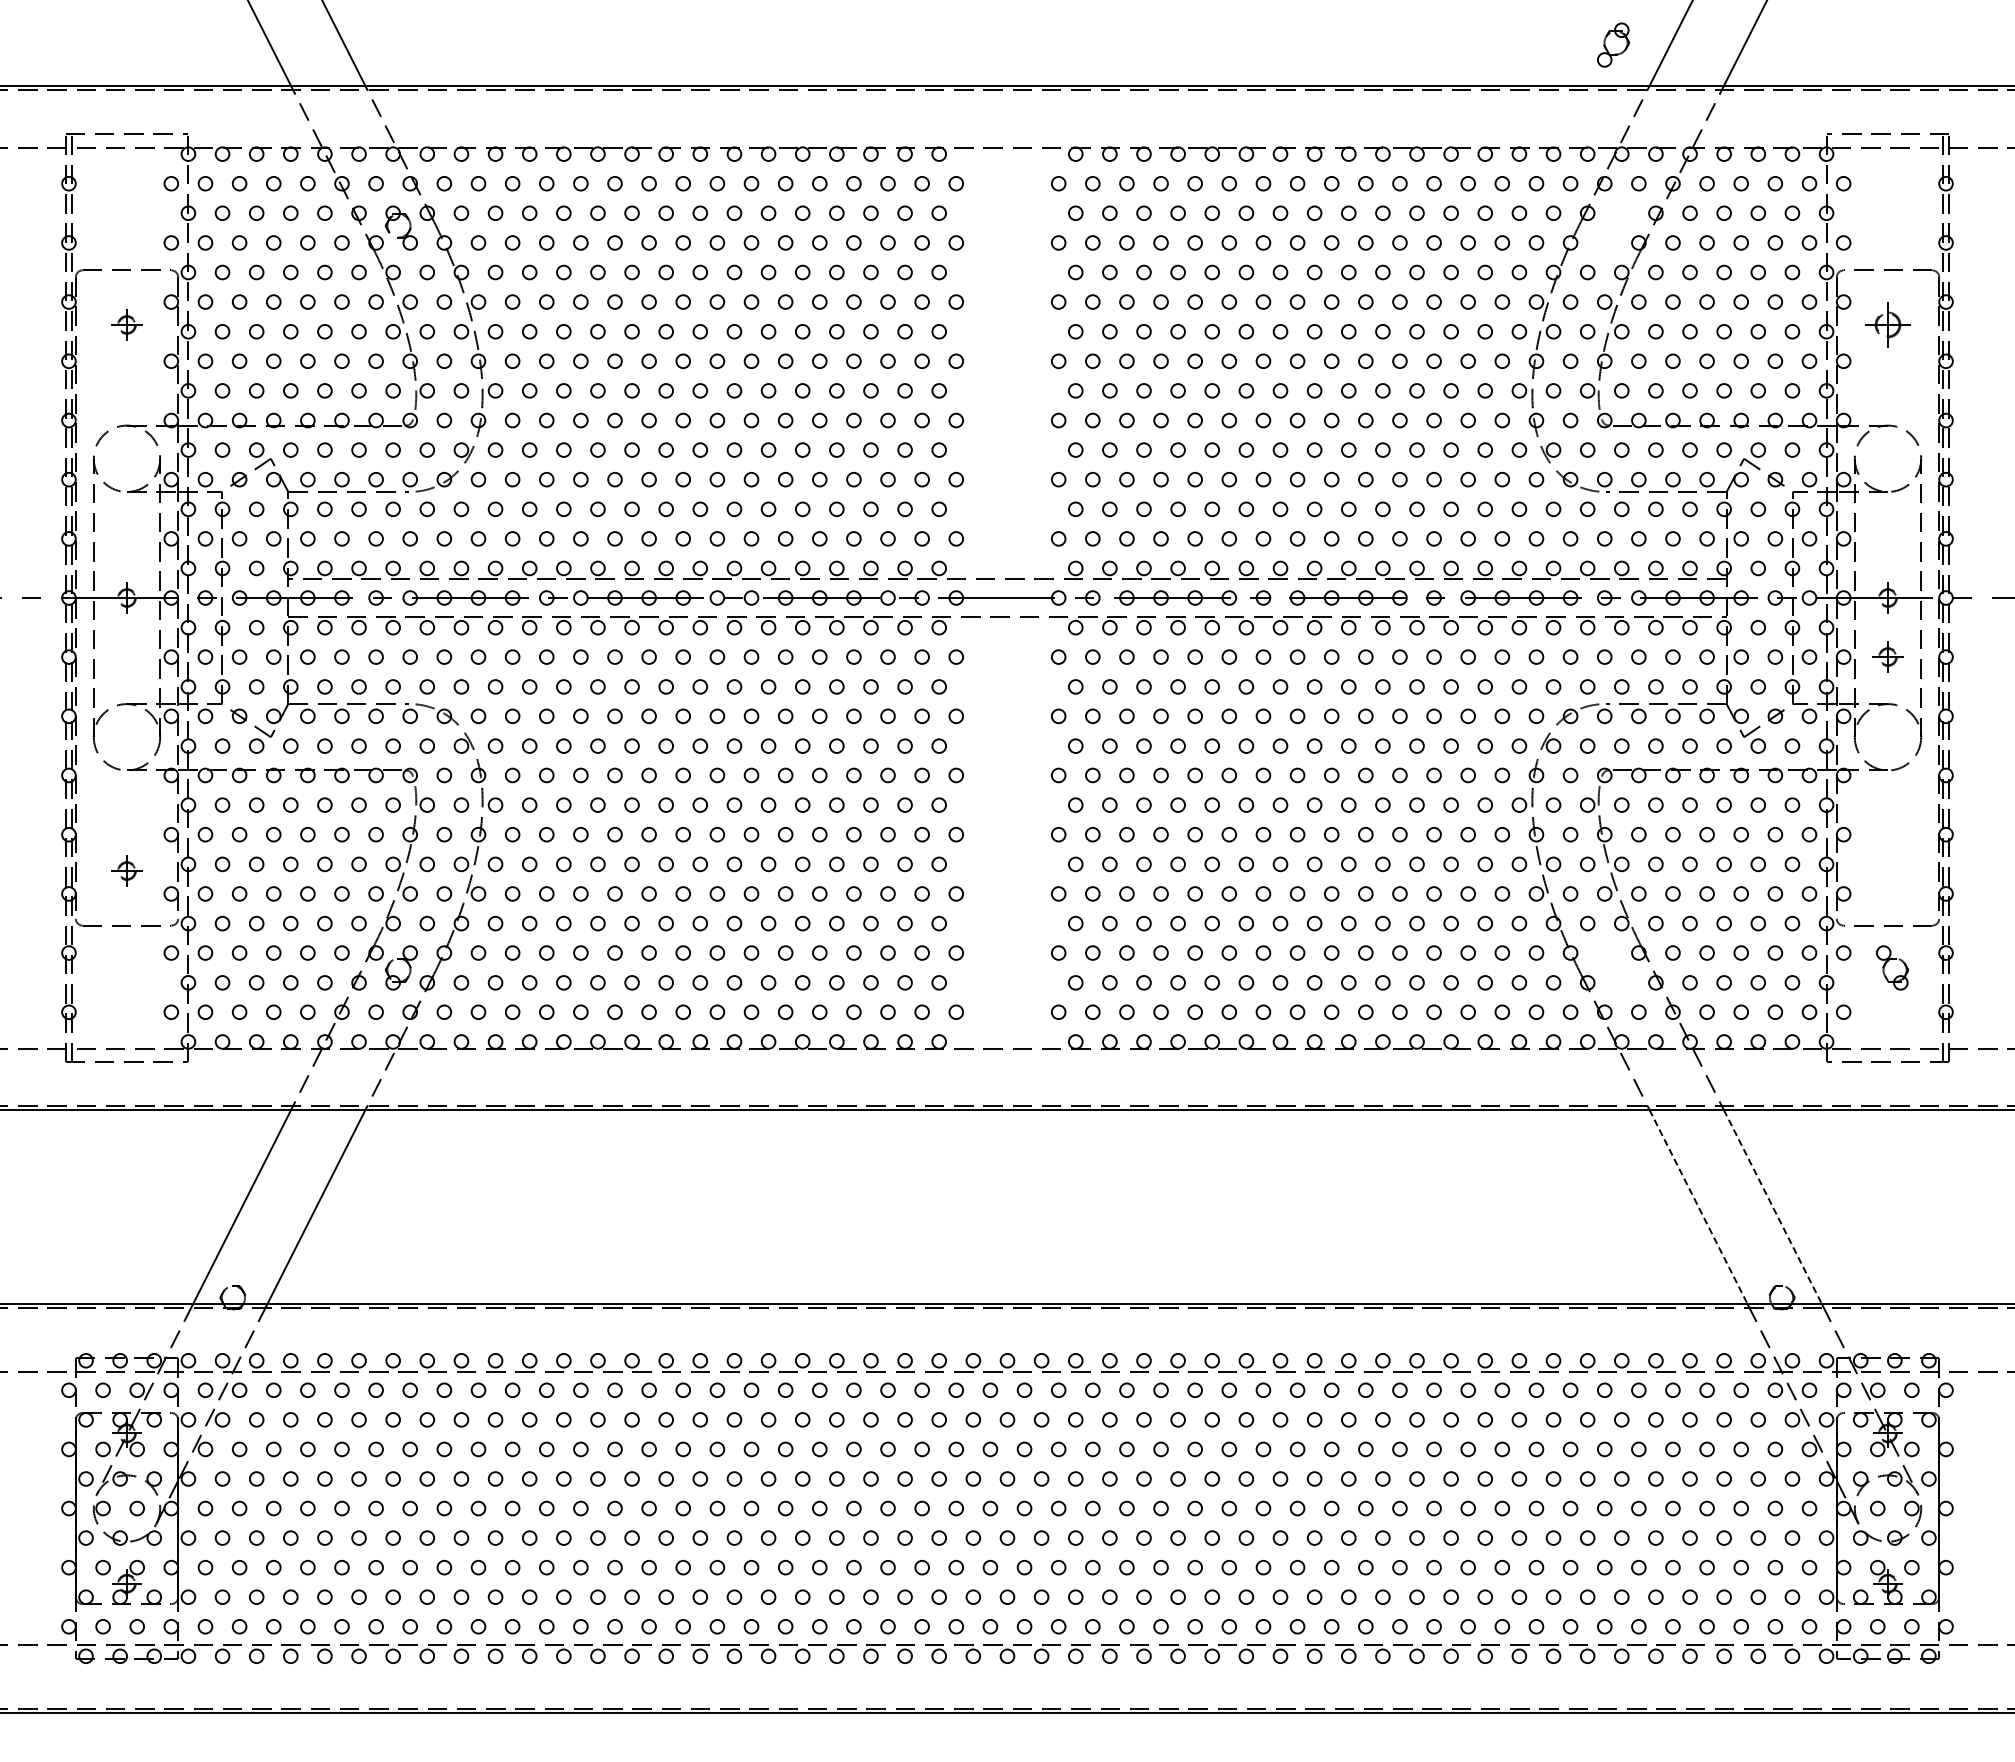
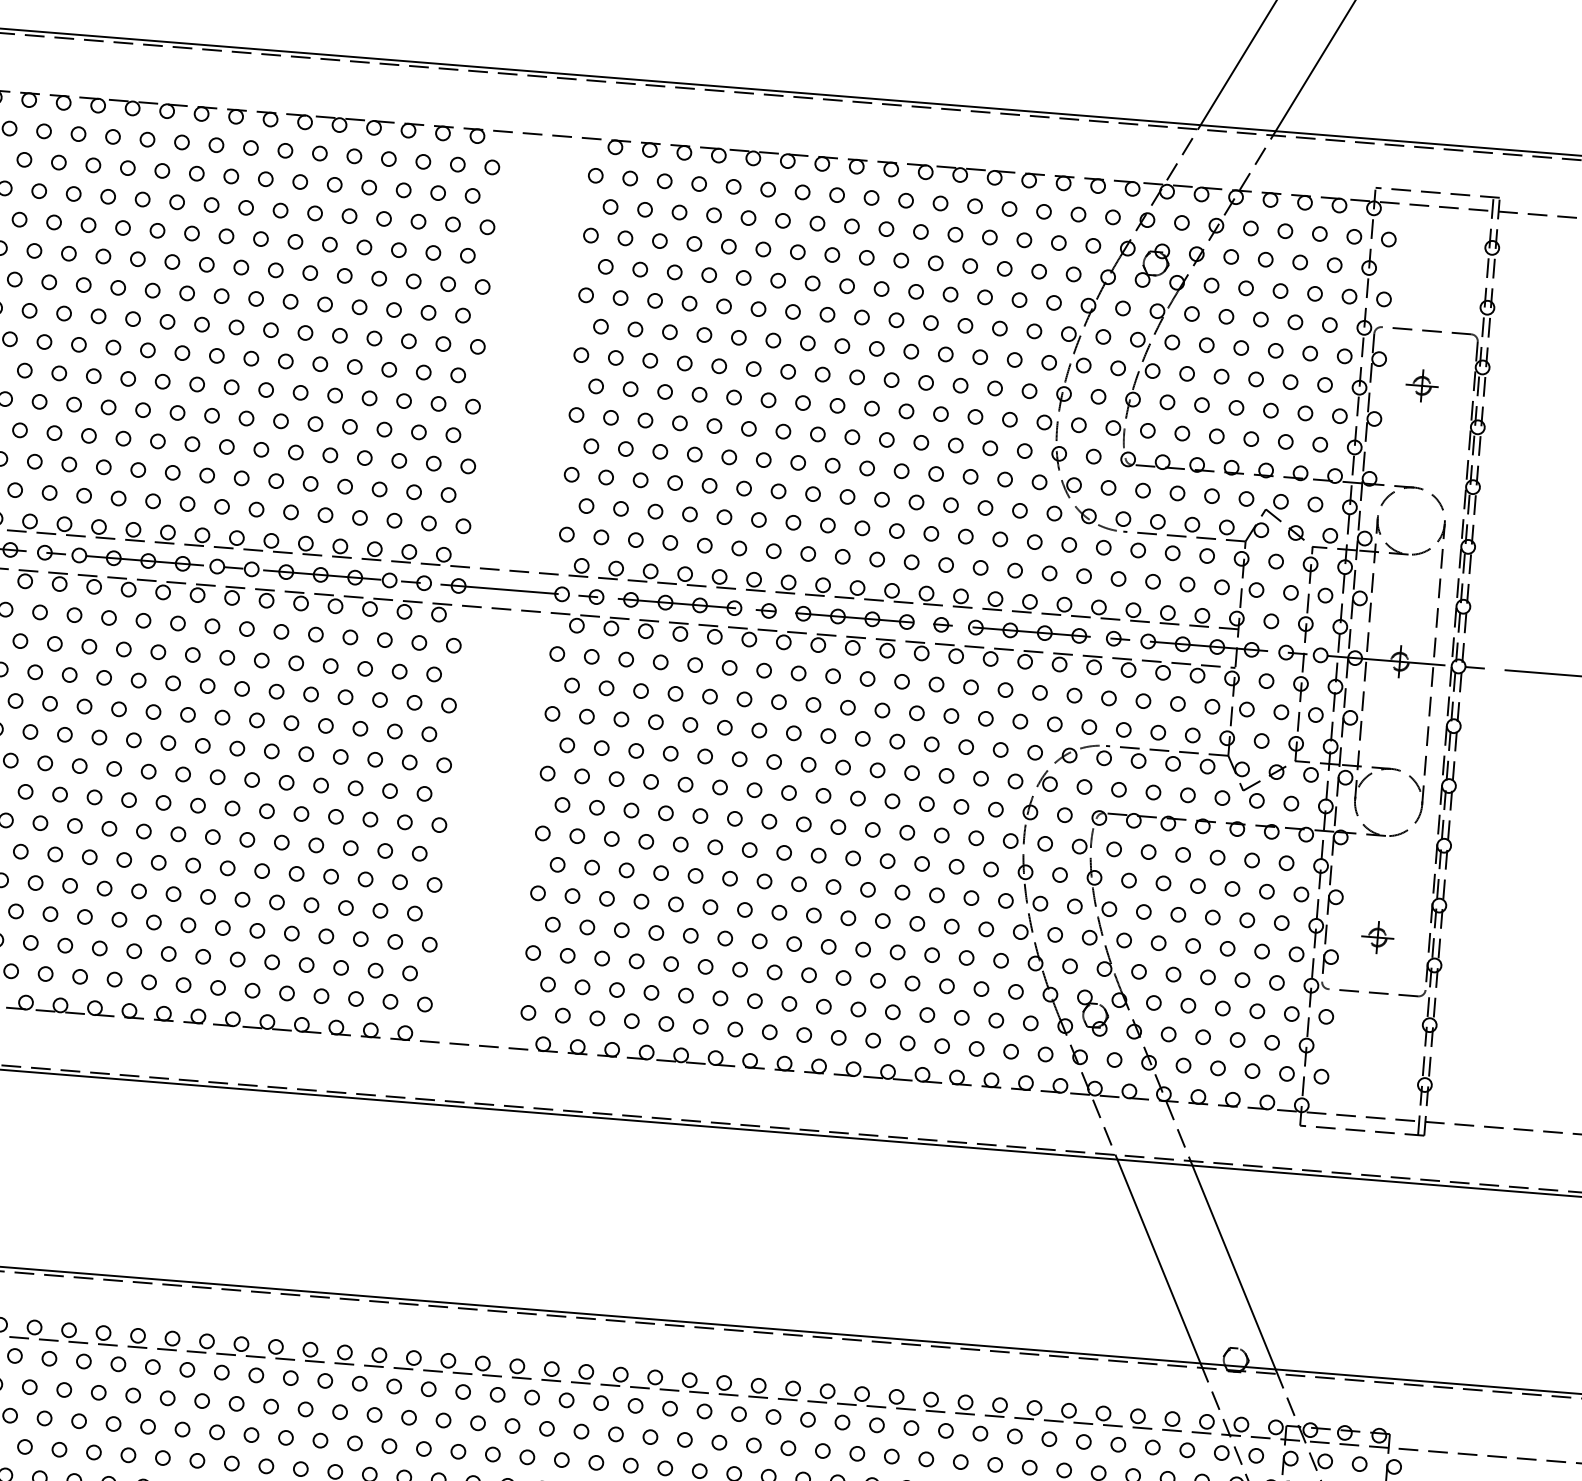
part: (1613, 44) -> (1152, 265), moved
part: (1887, 324) -> (1421, 385), size x0.71
part: (1887, 656) -> (1377, 937), moved
part: (1889, 961) -> (1090, 1006), moved
line: (1698, 1207) -> (1158, 1262), dashed -> solid
line: (1772, 1207) -> (1233, 1268), dashed -> solid

